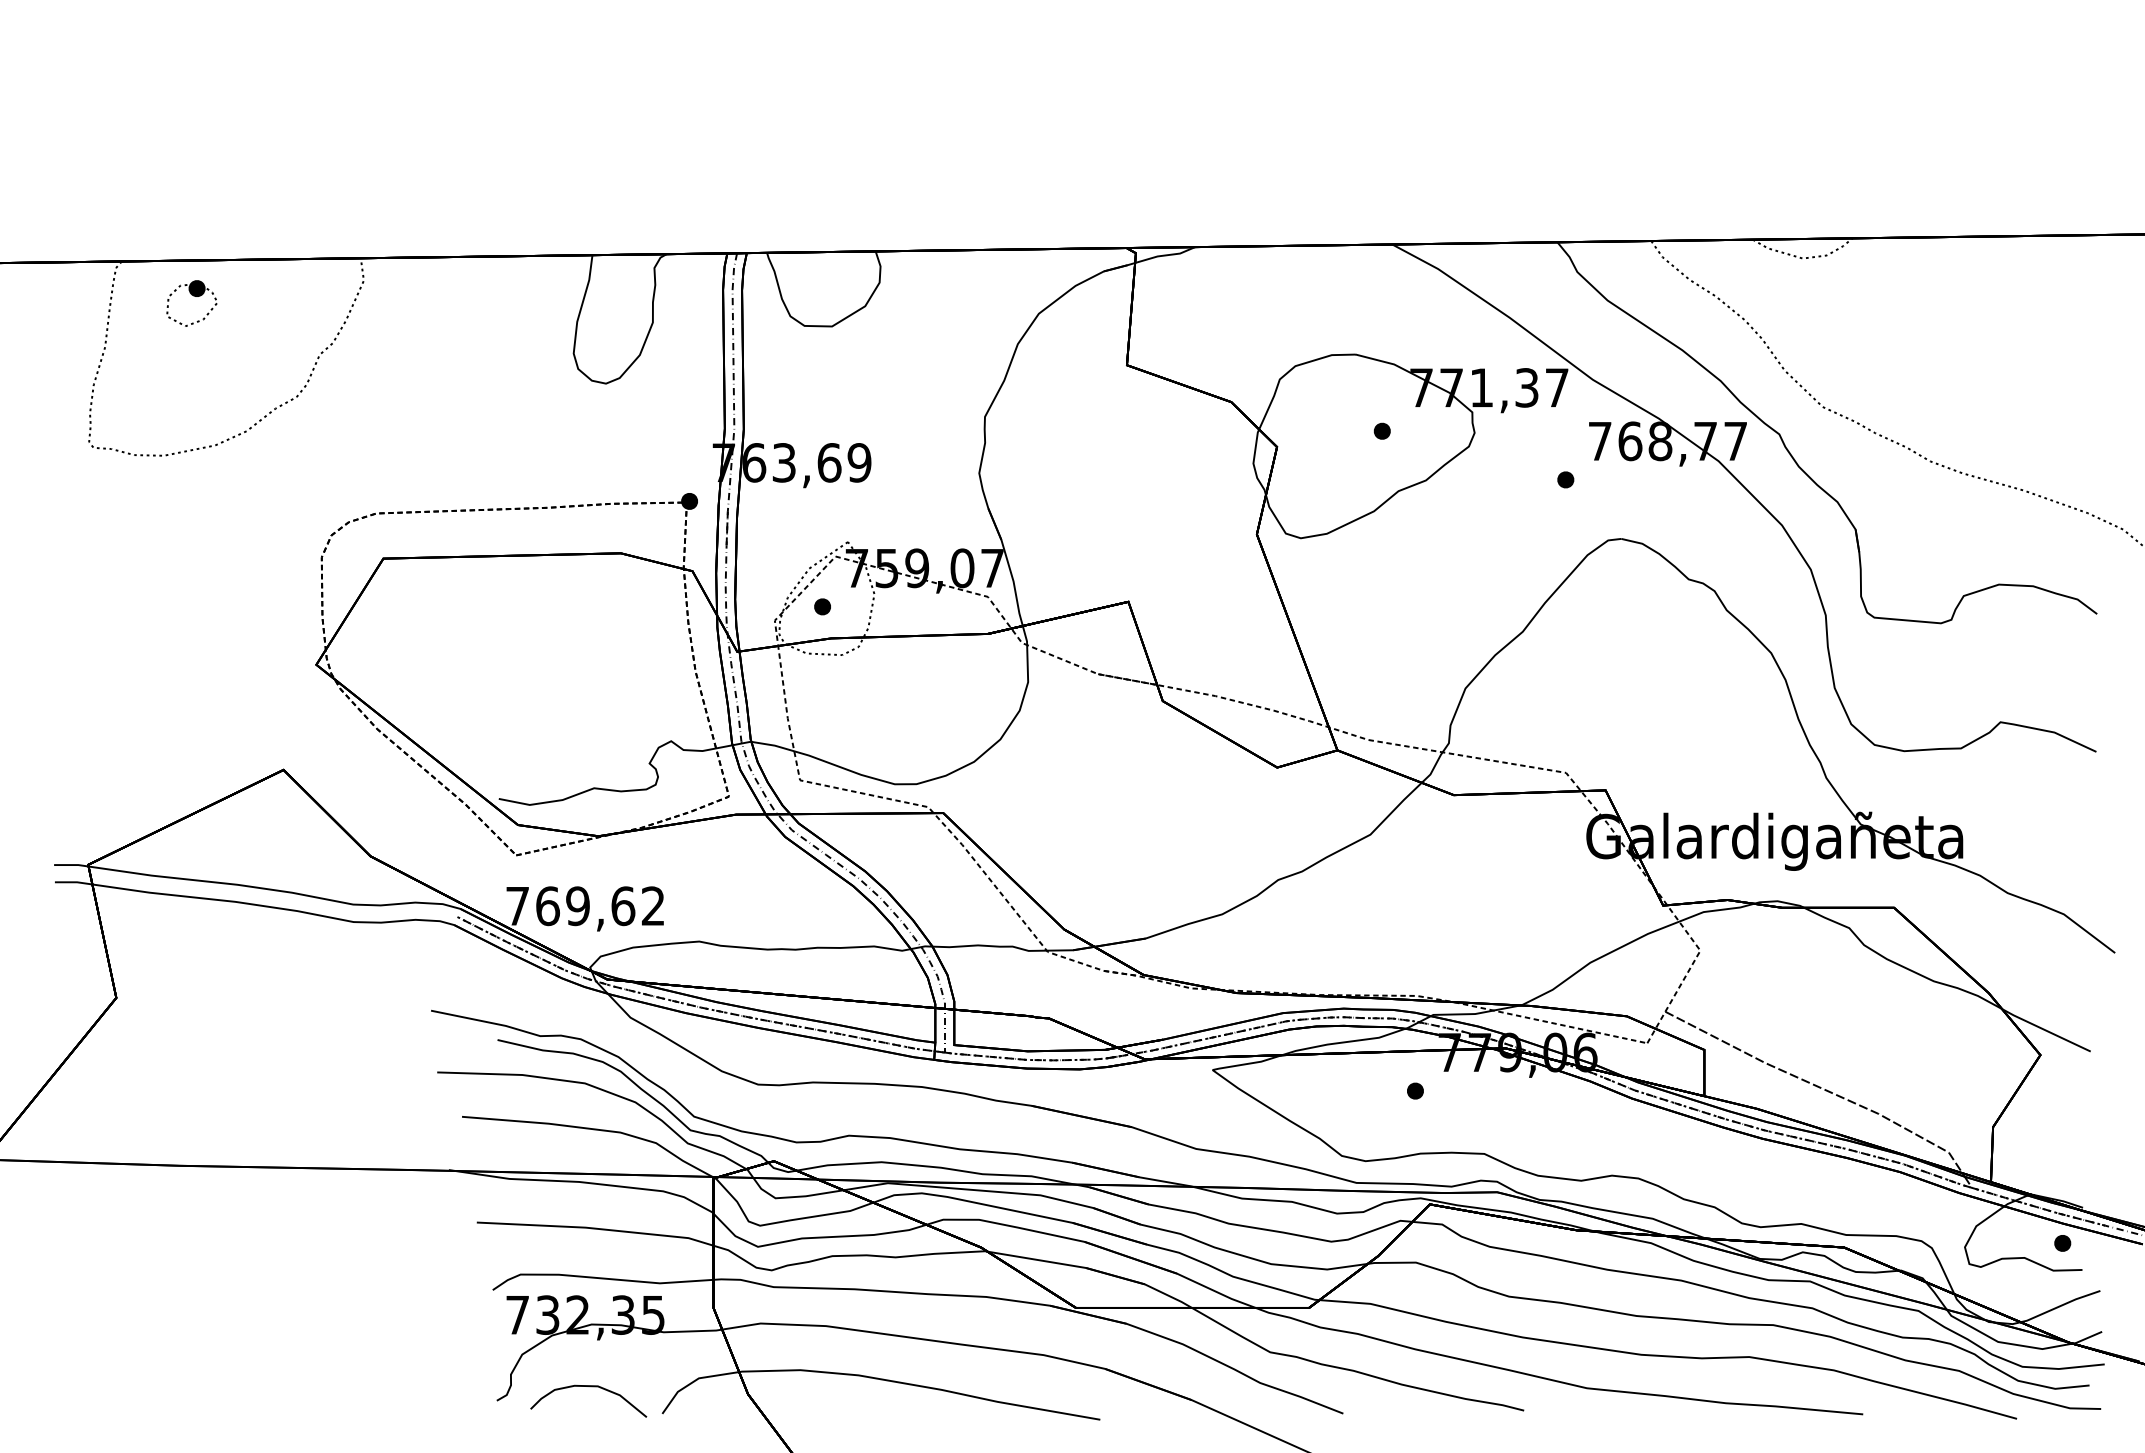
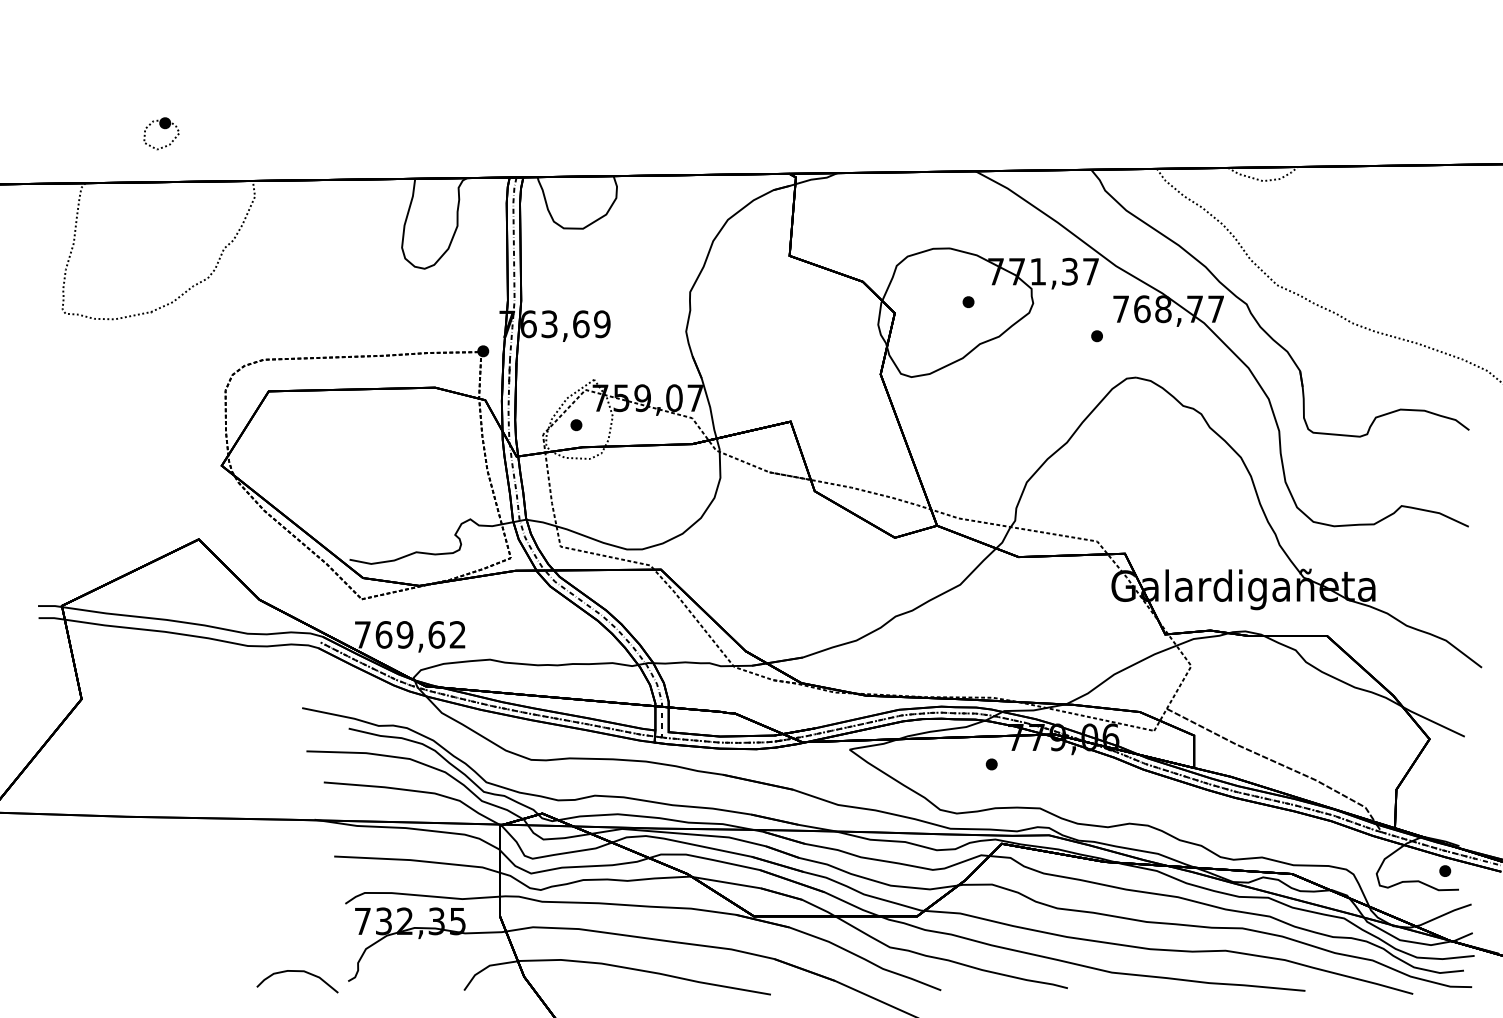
part: (191, 303) -> (161, 133), moved
curve: (591, 1388) -> (299, 972), moved

